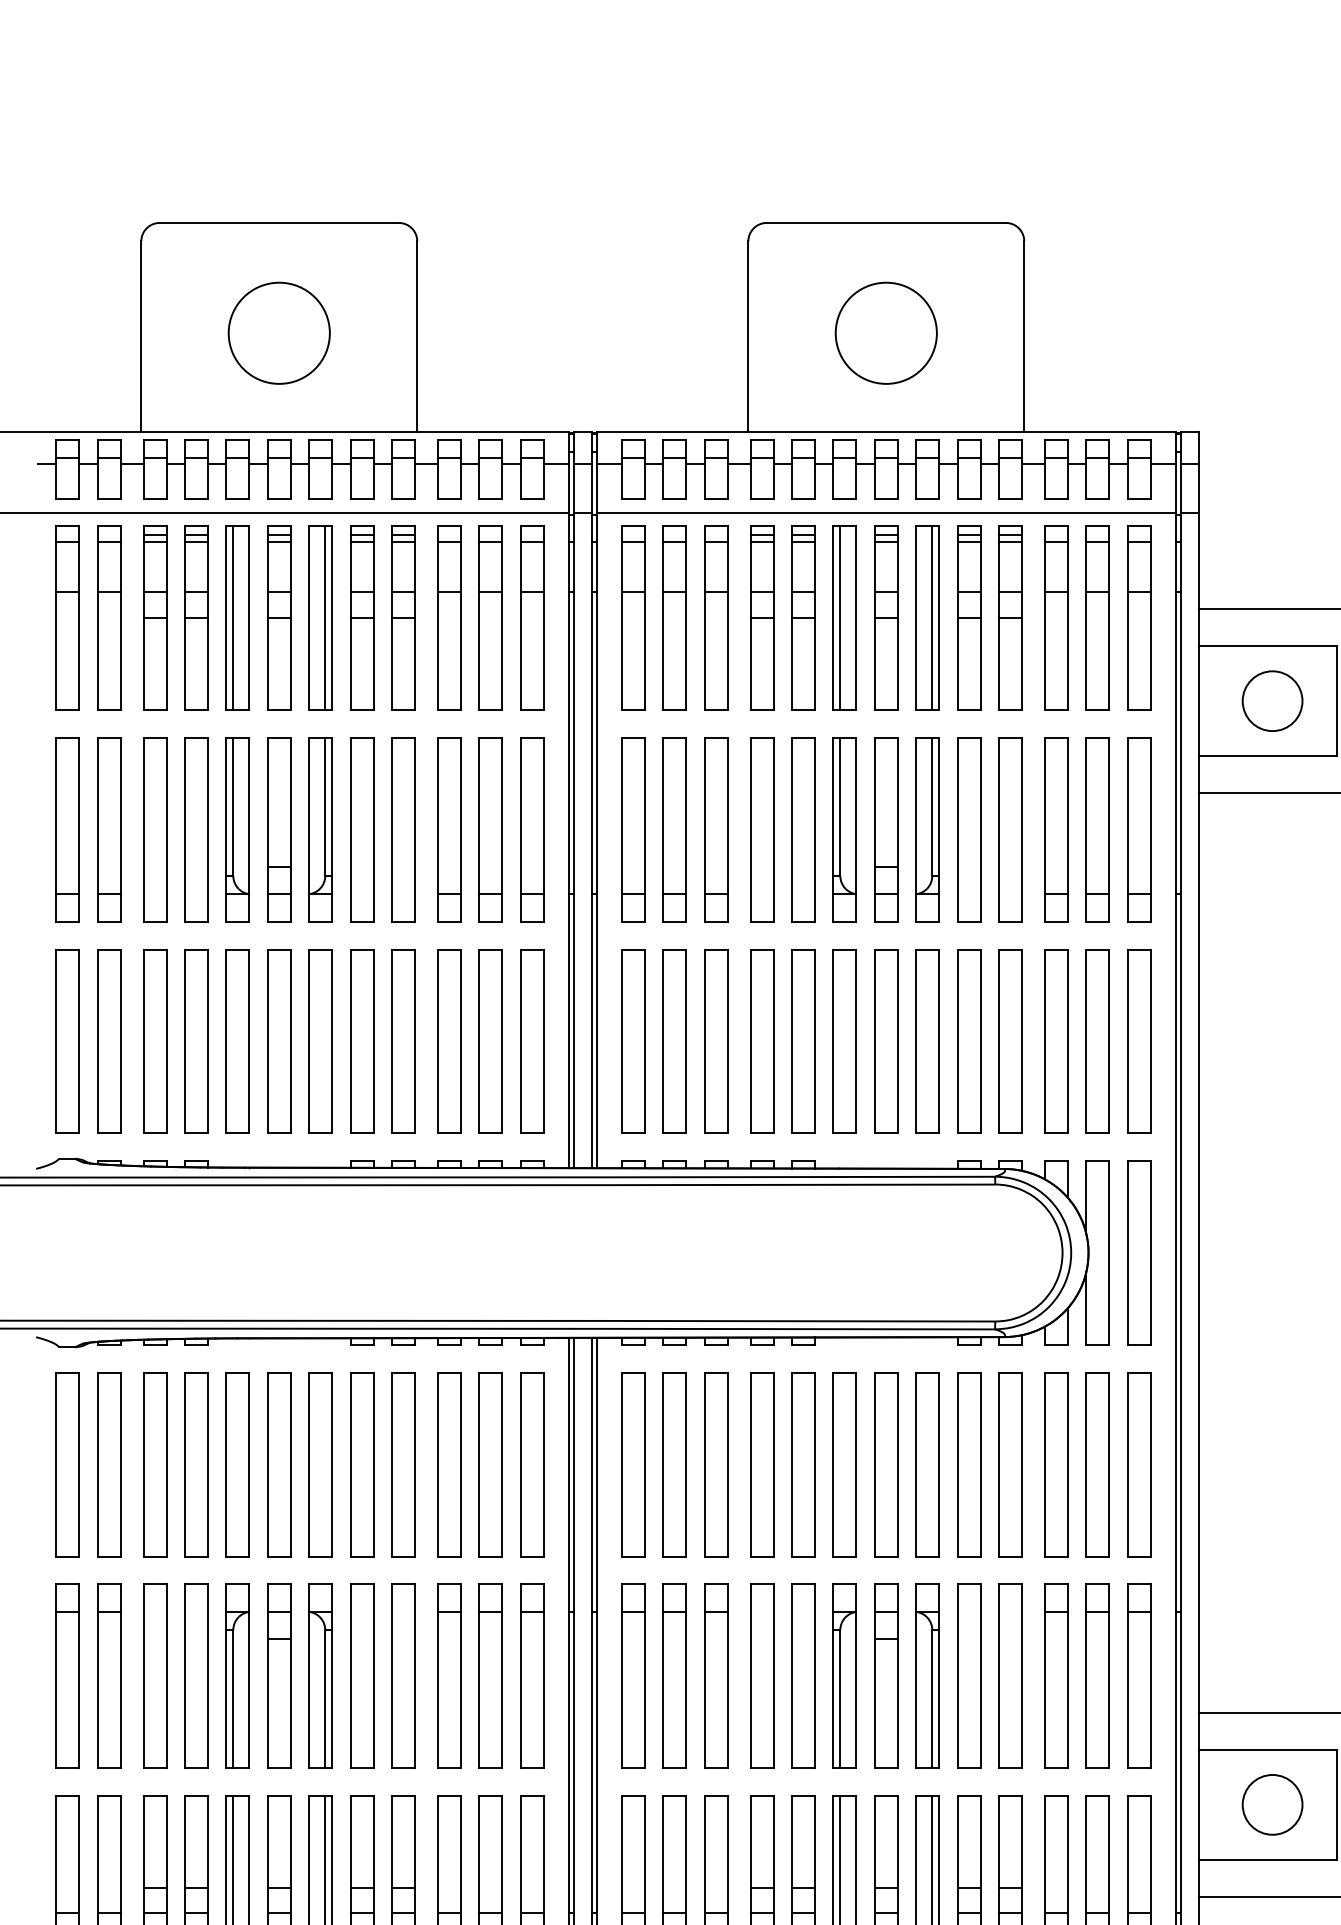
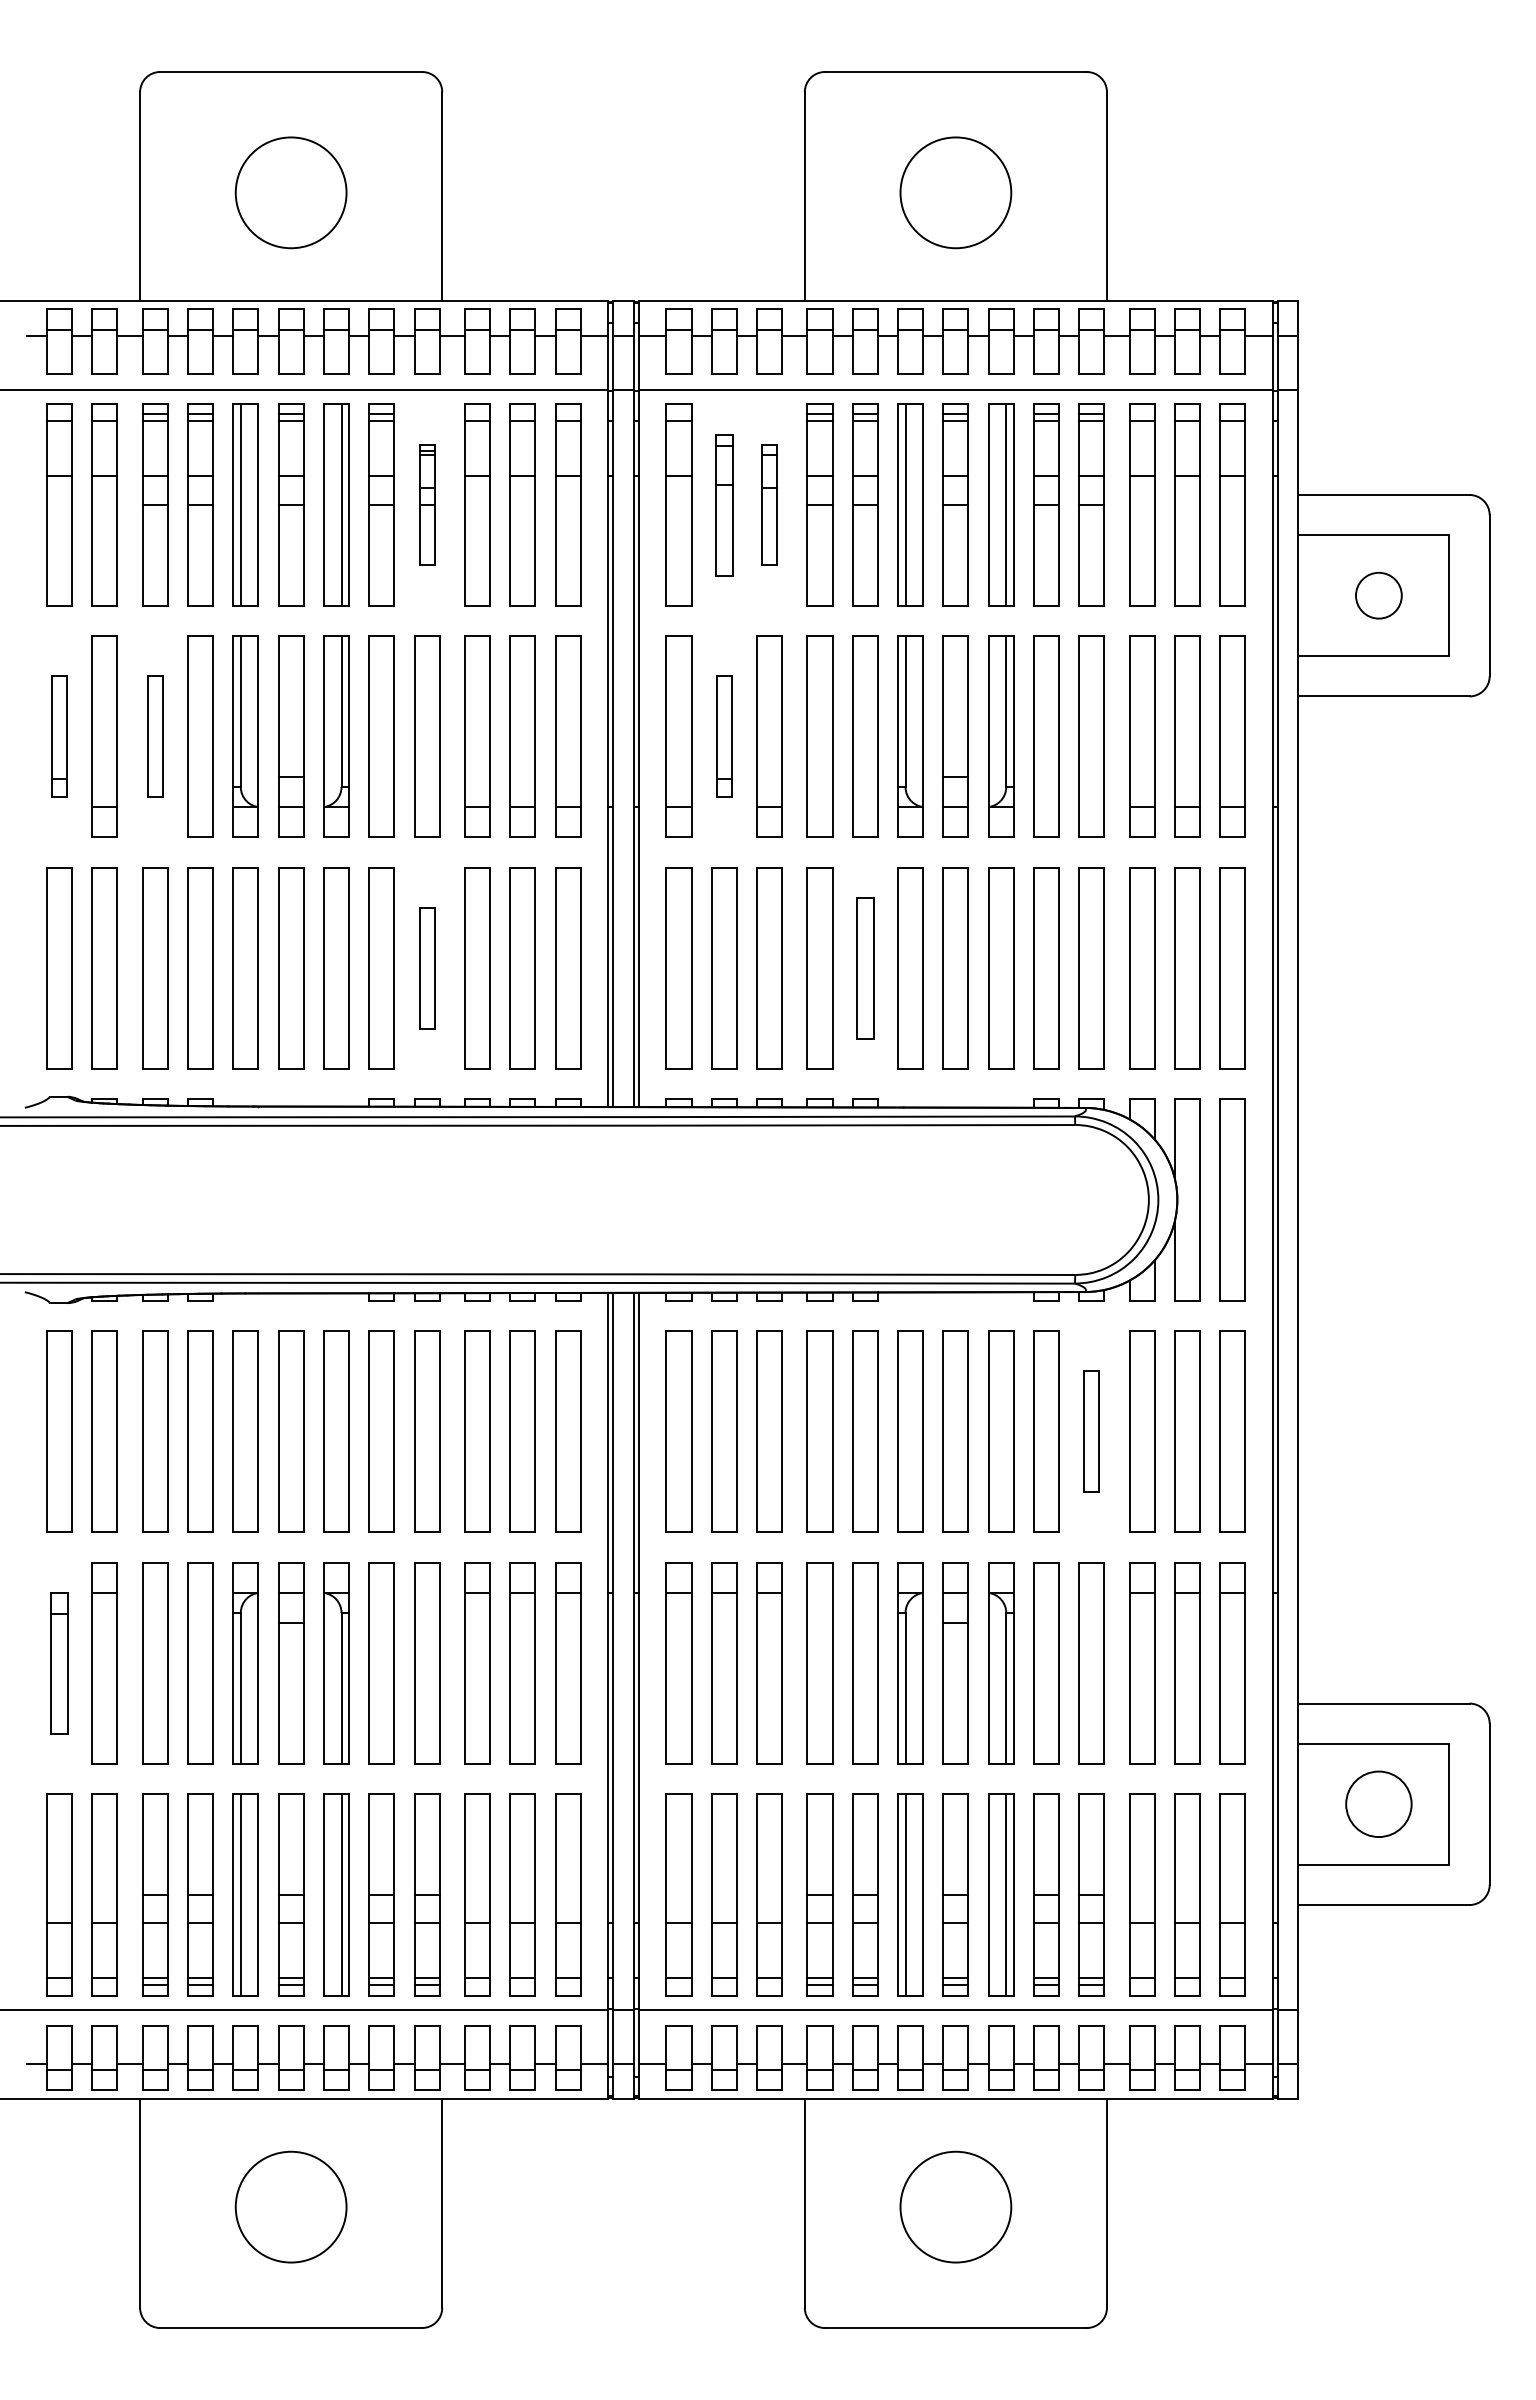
part: (403, 617) -> (427, 504), size x0.6
part: (675, 617) -> (724, 504), size x0.7
part: (716, 617) -> (769, 504), size x0.6
circle: (1272, 701) -> (1378, 595), size x0.7
part: (67, 829) -> (59, 736), size x0.6
part: (155, 829) -> (155, 736), size x0.6
part: (675, 829) -> (724, 736), size x0.6
part: (403, 1041) -> (427, 968), size x0.6
part: (803, 1041) -> (865, 968), size x0.7
part: (1010, 1464) -> (1091, 1431), size x0.6
part: (67, 1676) -> (59, 1663), size x0.7

